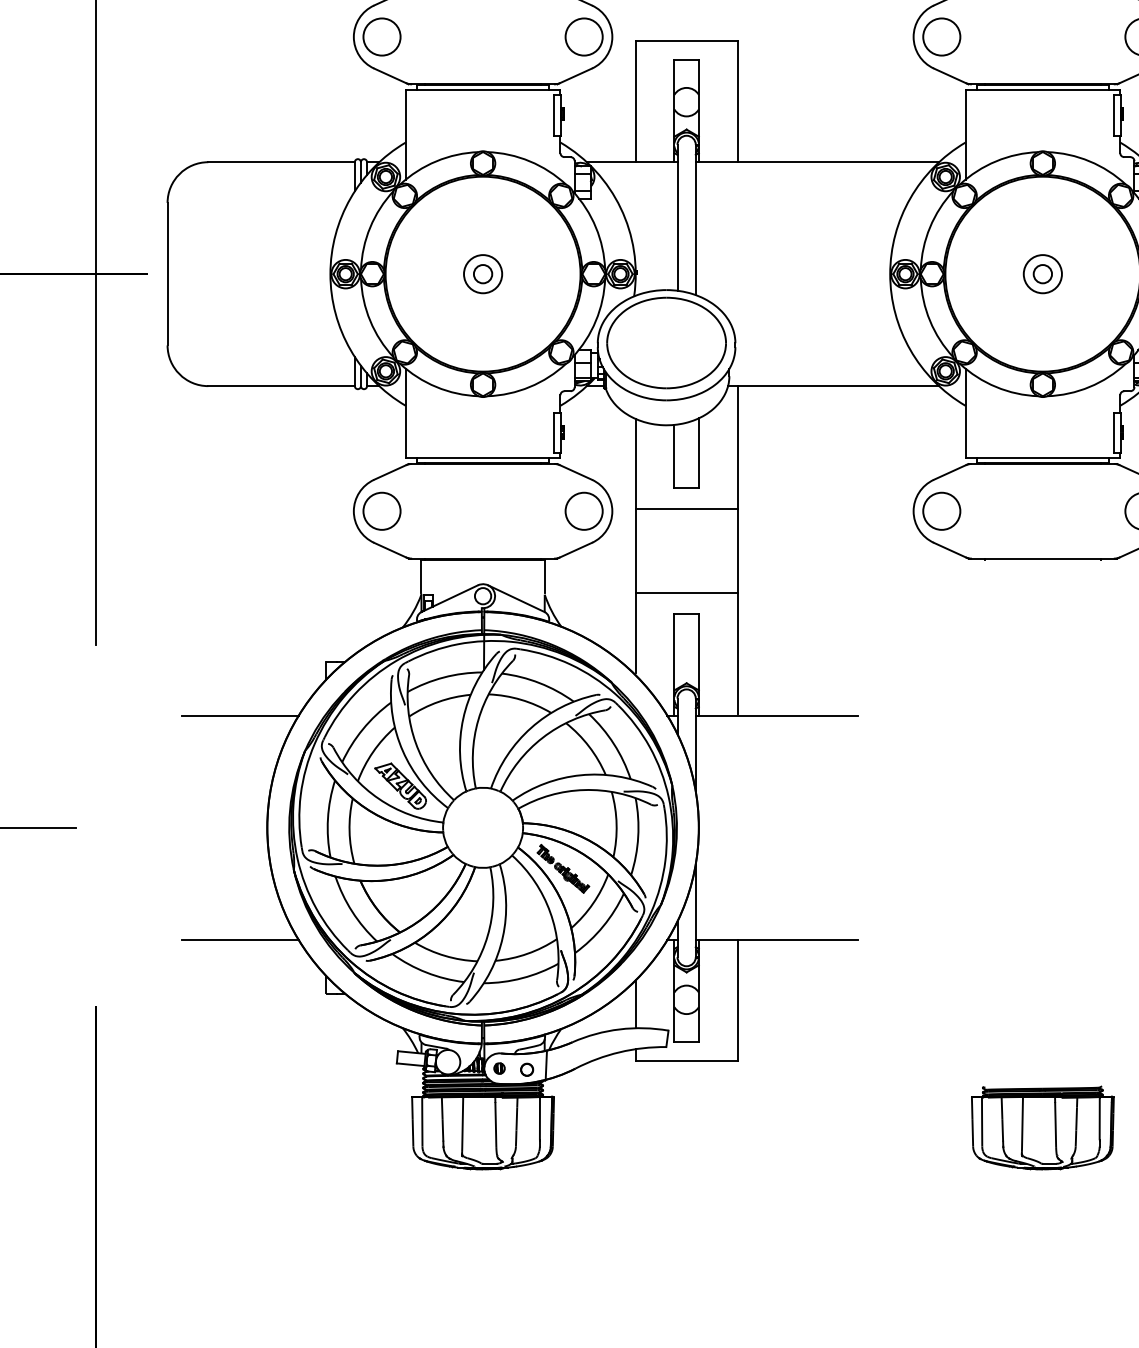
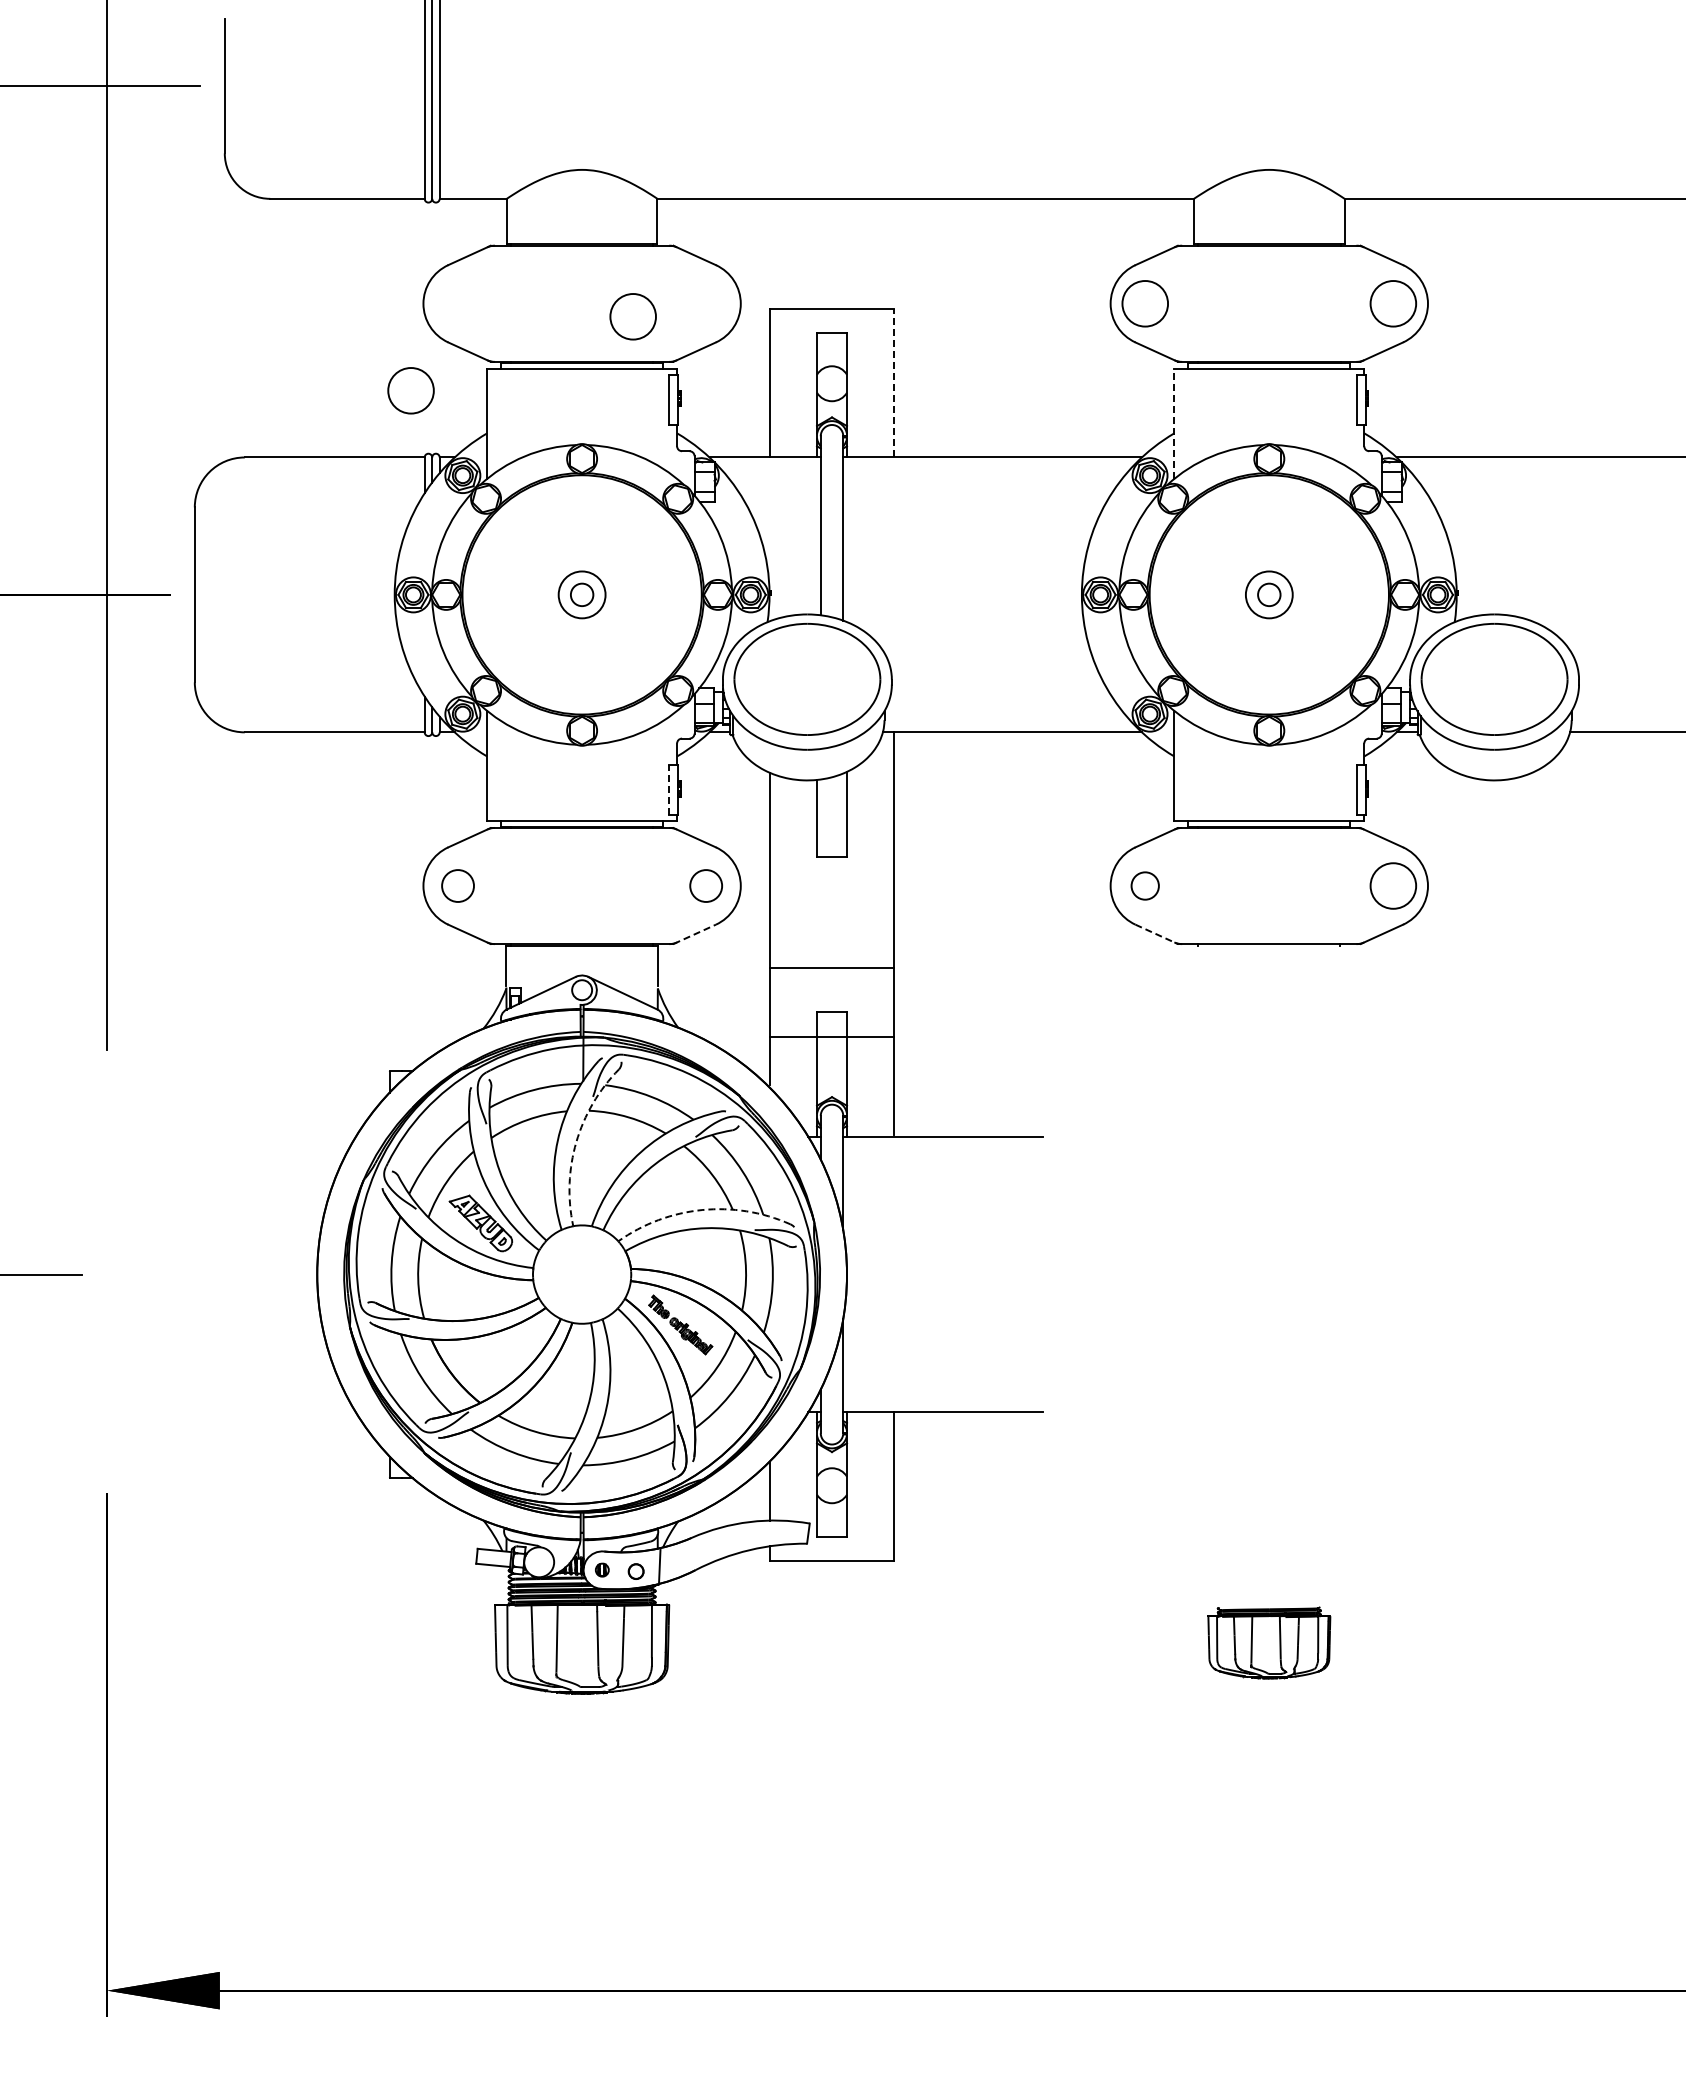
circle: (381, 36) -> (410, 390), moved
circle: (583, 36) -> (632, 316), moved
line: (737, 101) -> (894, 382), solid -> dashed
line: (965, 134) -> (1174, 423), solid -> dashed
line: (554, 432) -> (669, 789), solid -> dashed
line: (686, 509) -> (831, 967), moved
circle: (381, 510) -> (457, 885), size x0.7
circle: (583, 510) -> (705, 885), size x0.7
circle: (942, 510) -> (1145, 885), size x0.6
line: (575, 550) -> (695, 934), solid -> dashed
line: (951, 550) -> (1157, 934), solid -> dashed
line: (686, 592) -> (831, 1036), moved
line: (239, 716) -> (283, 1137), removed
arc: (478, 720) -> (576, 1142), solid -> dashed
arc: (581, 775) -> (702, 1210), solid -> dashed
line: (239, 940) -> (283, 1412), removed
part: (1043, 1127) -> (1269, 1642), size x0.7

